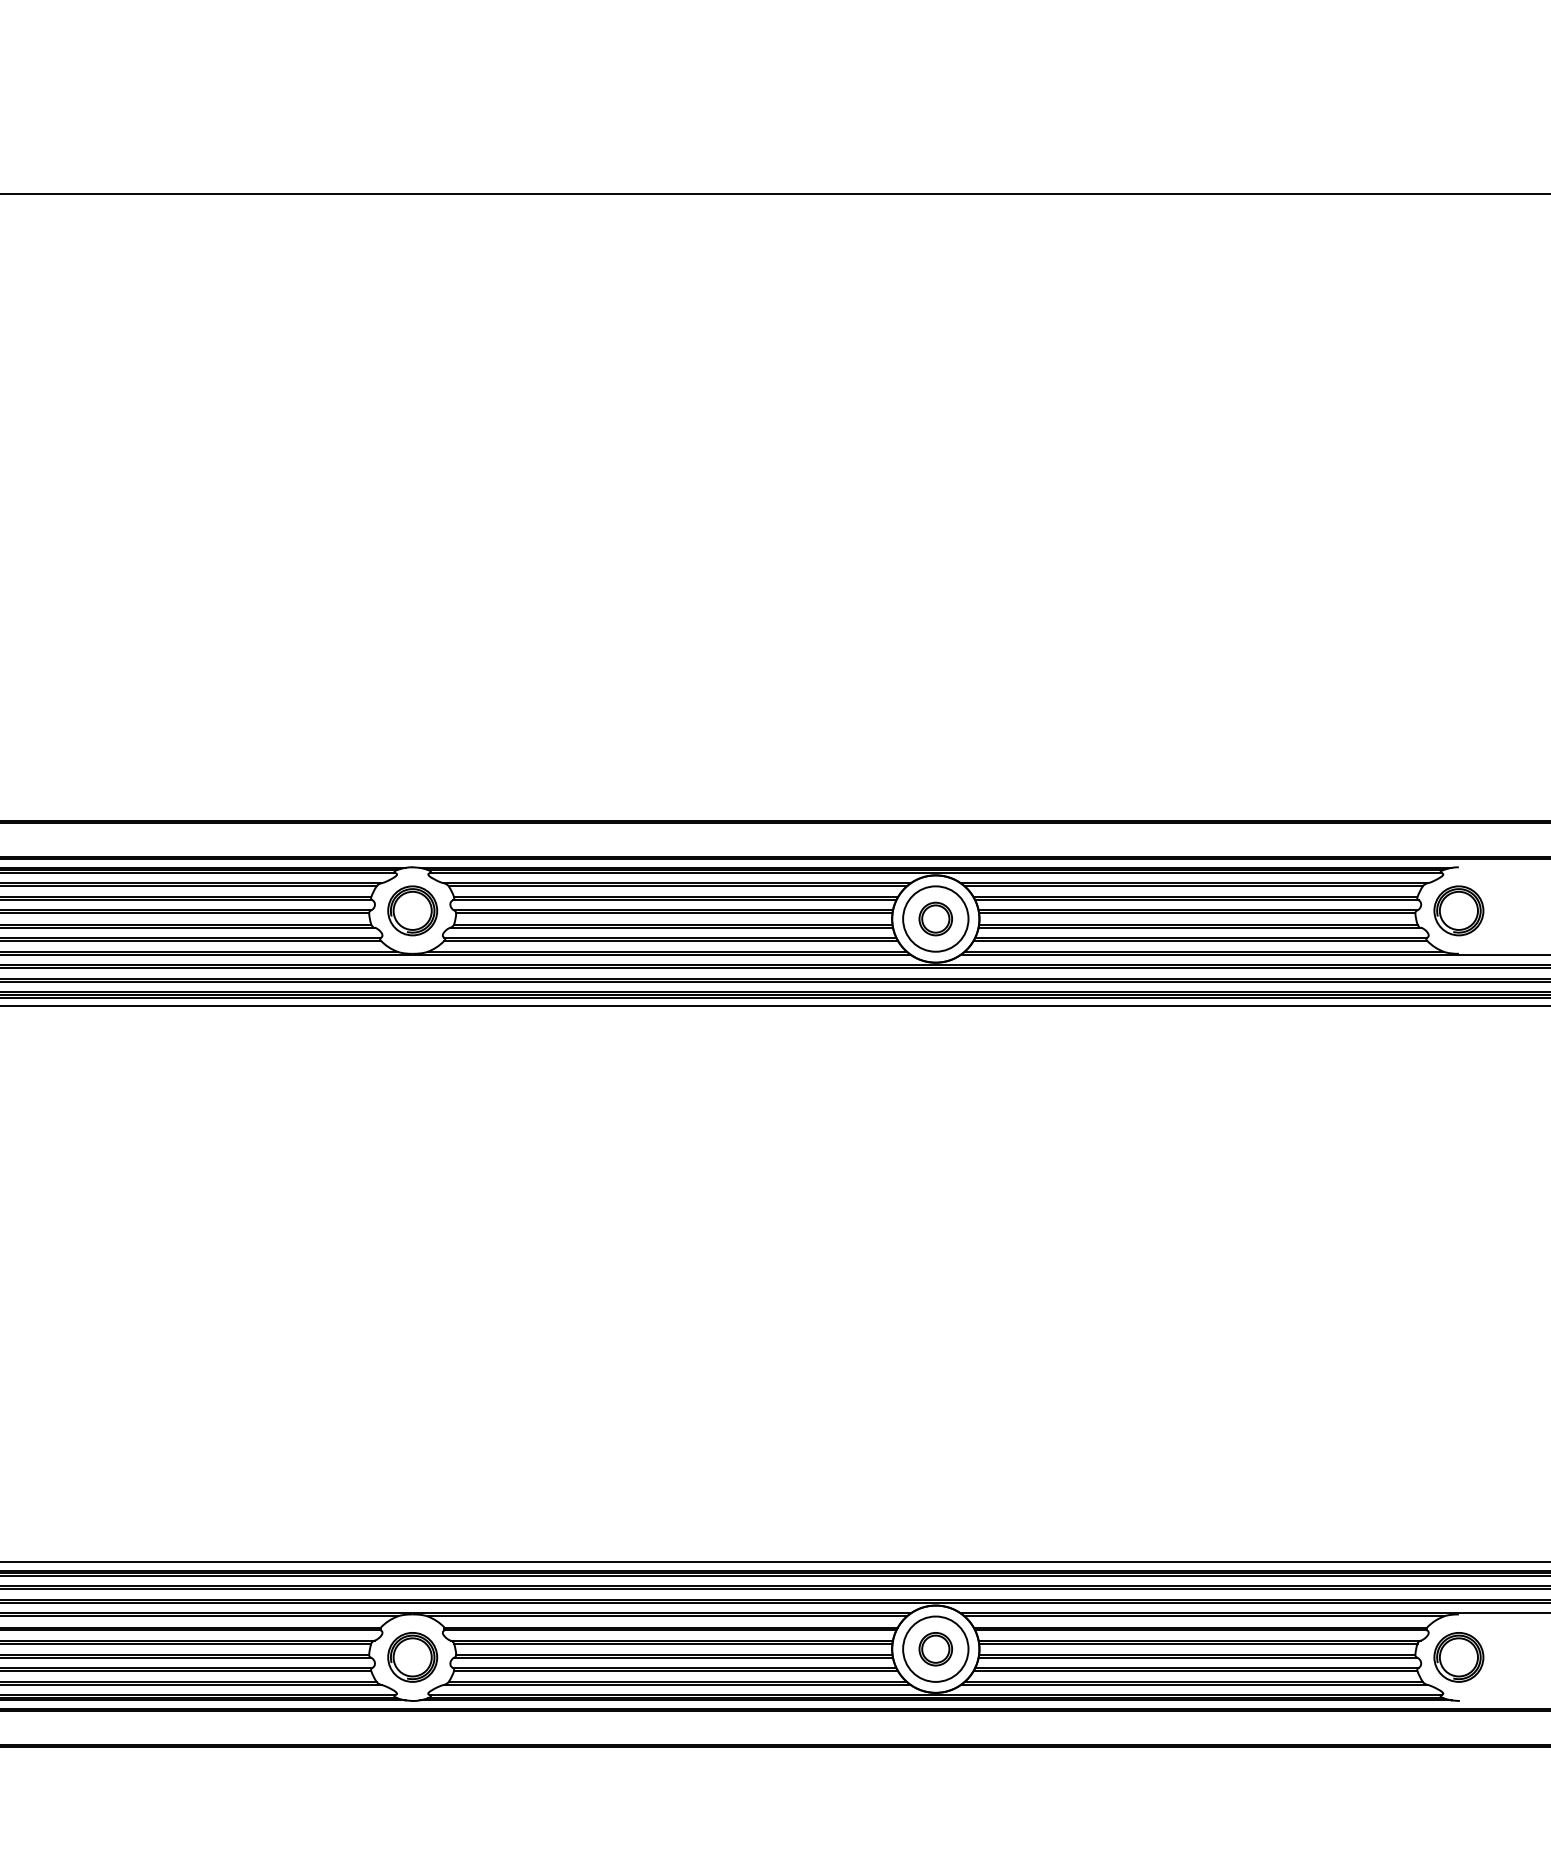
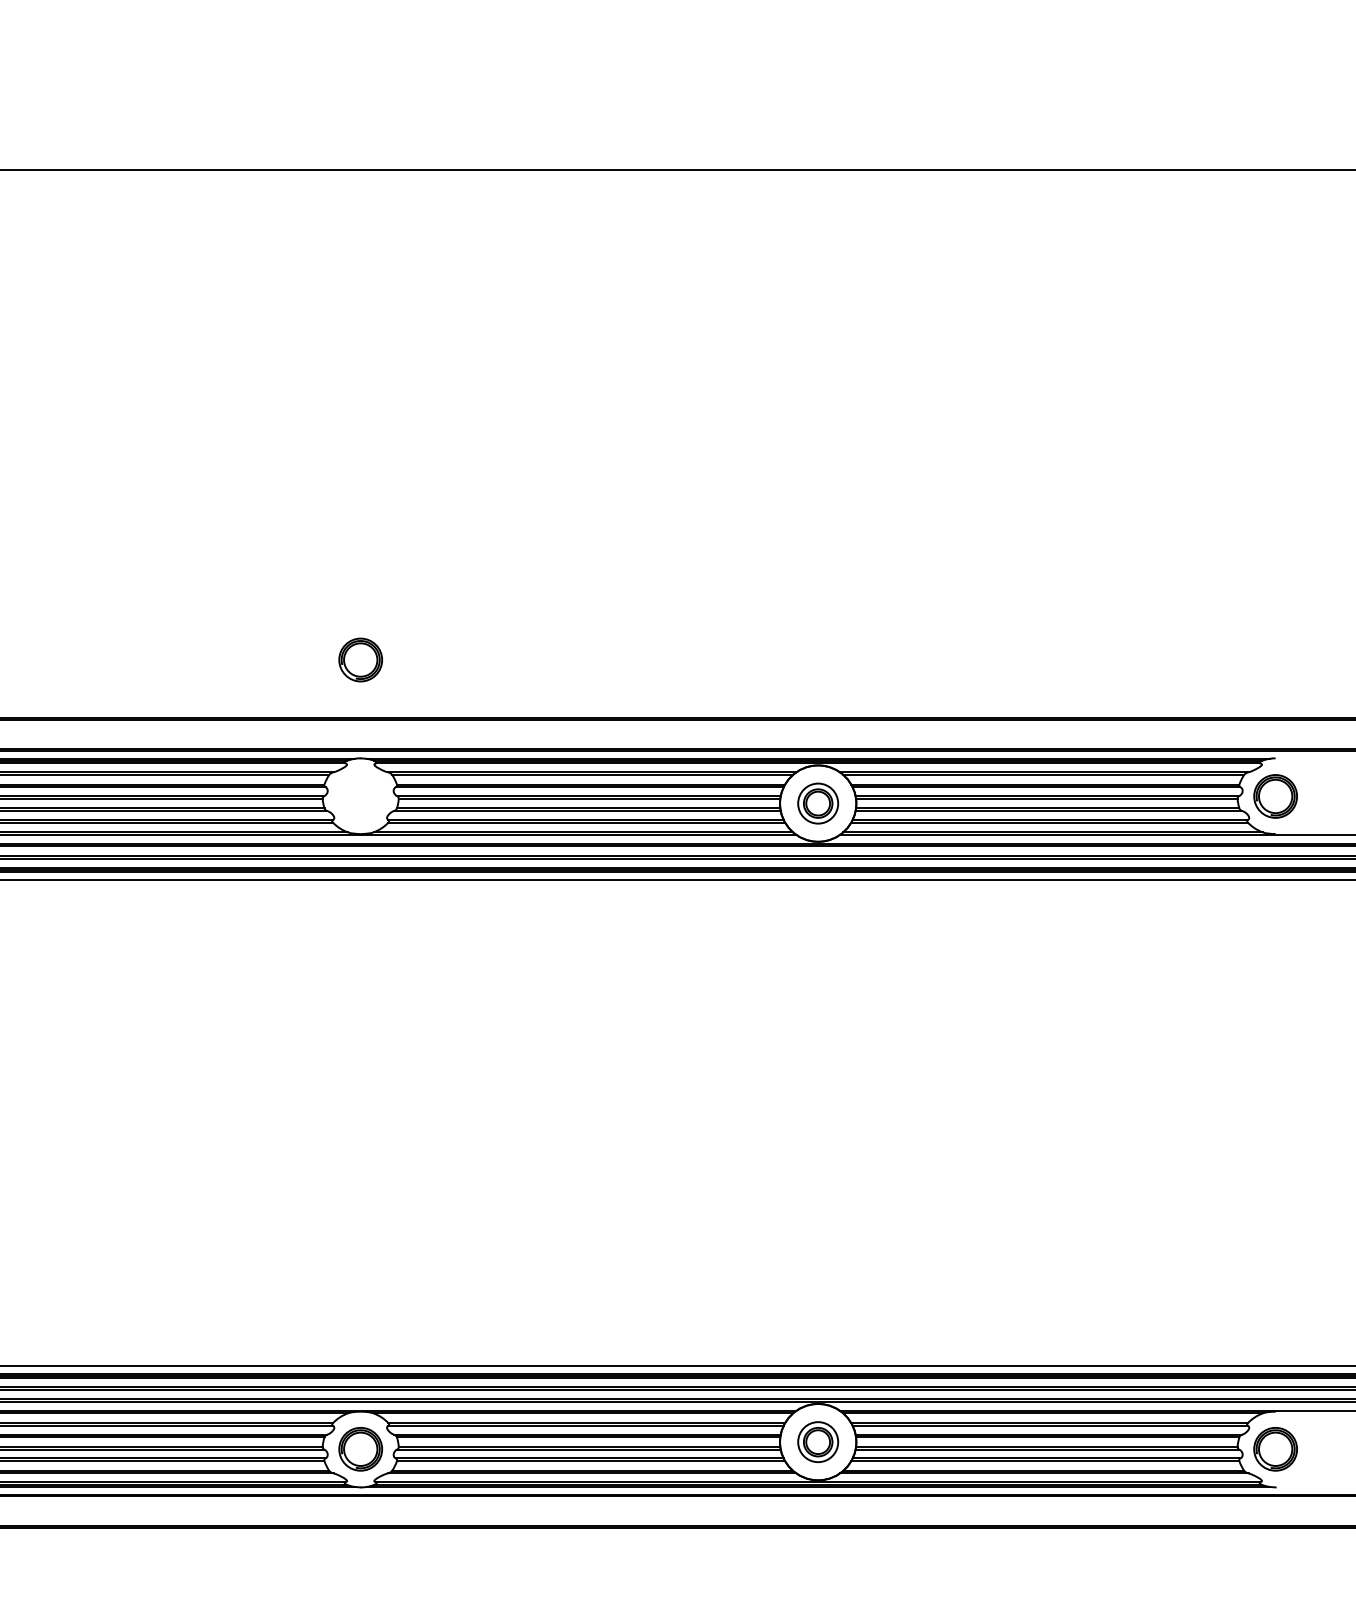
part: (412, 910) -> (360, 659), moved
circle: (935, 918) -> (817, 803), size x0.7
circle: (935, 1648) -> (817, 1441), size x0.7

